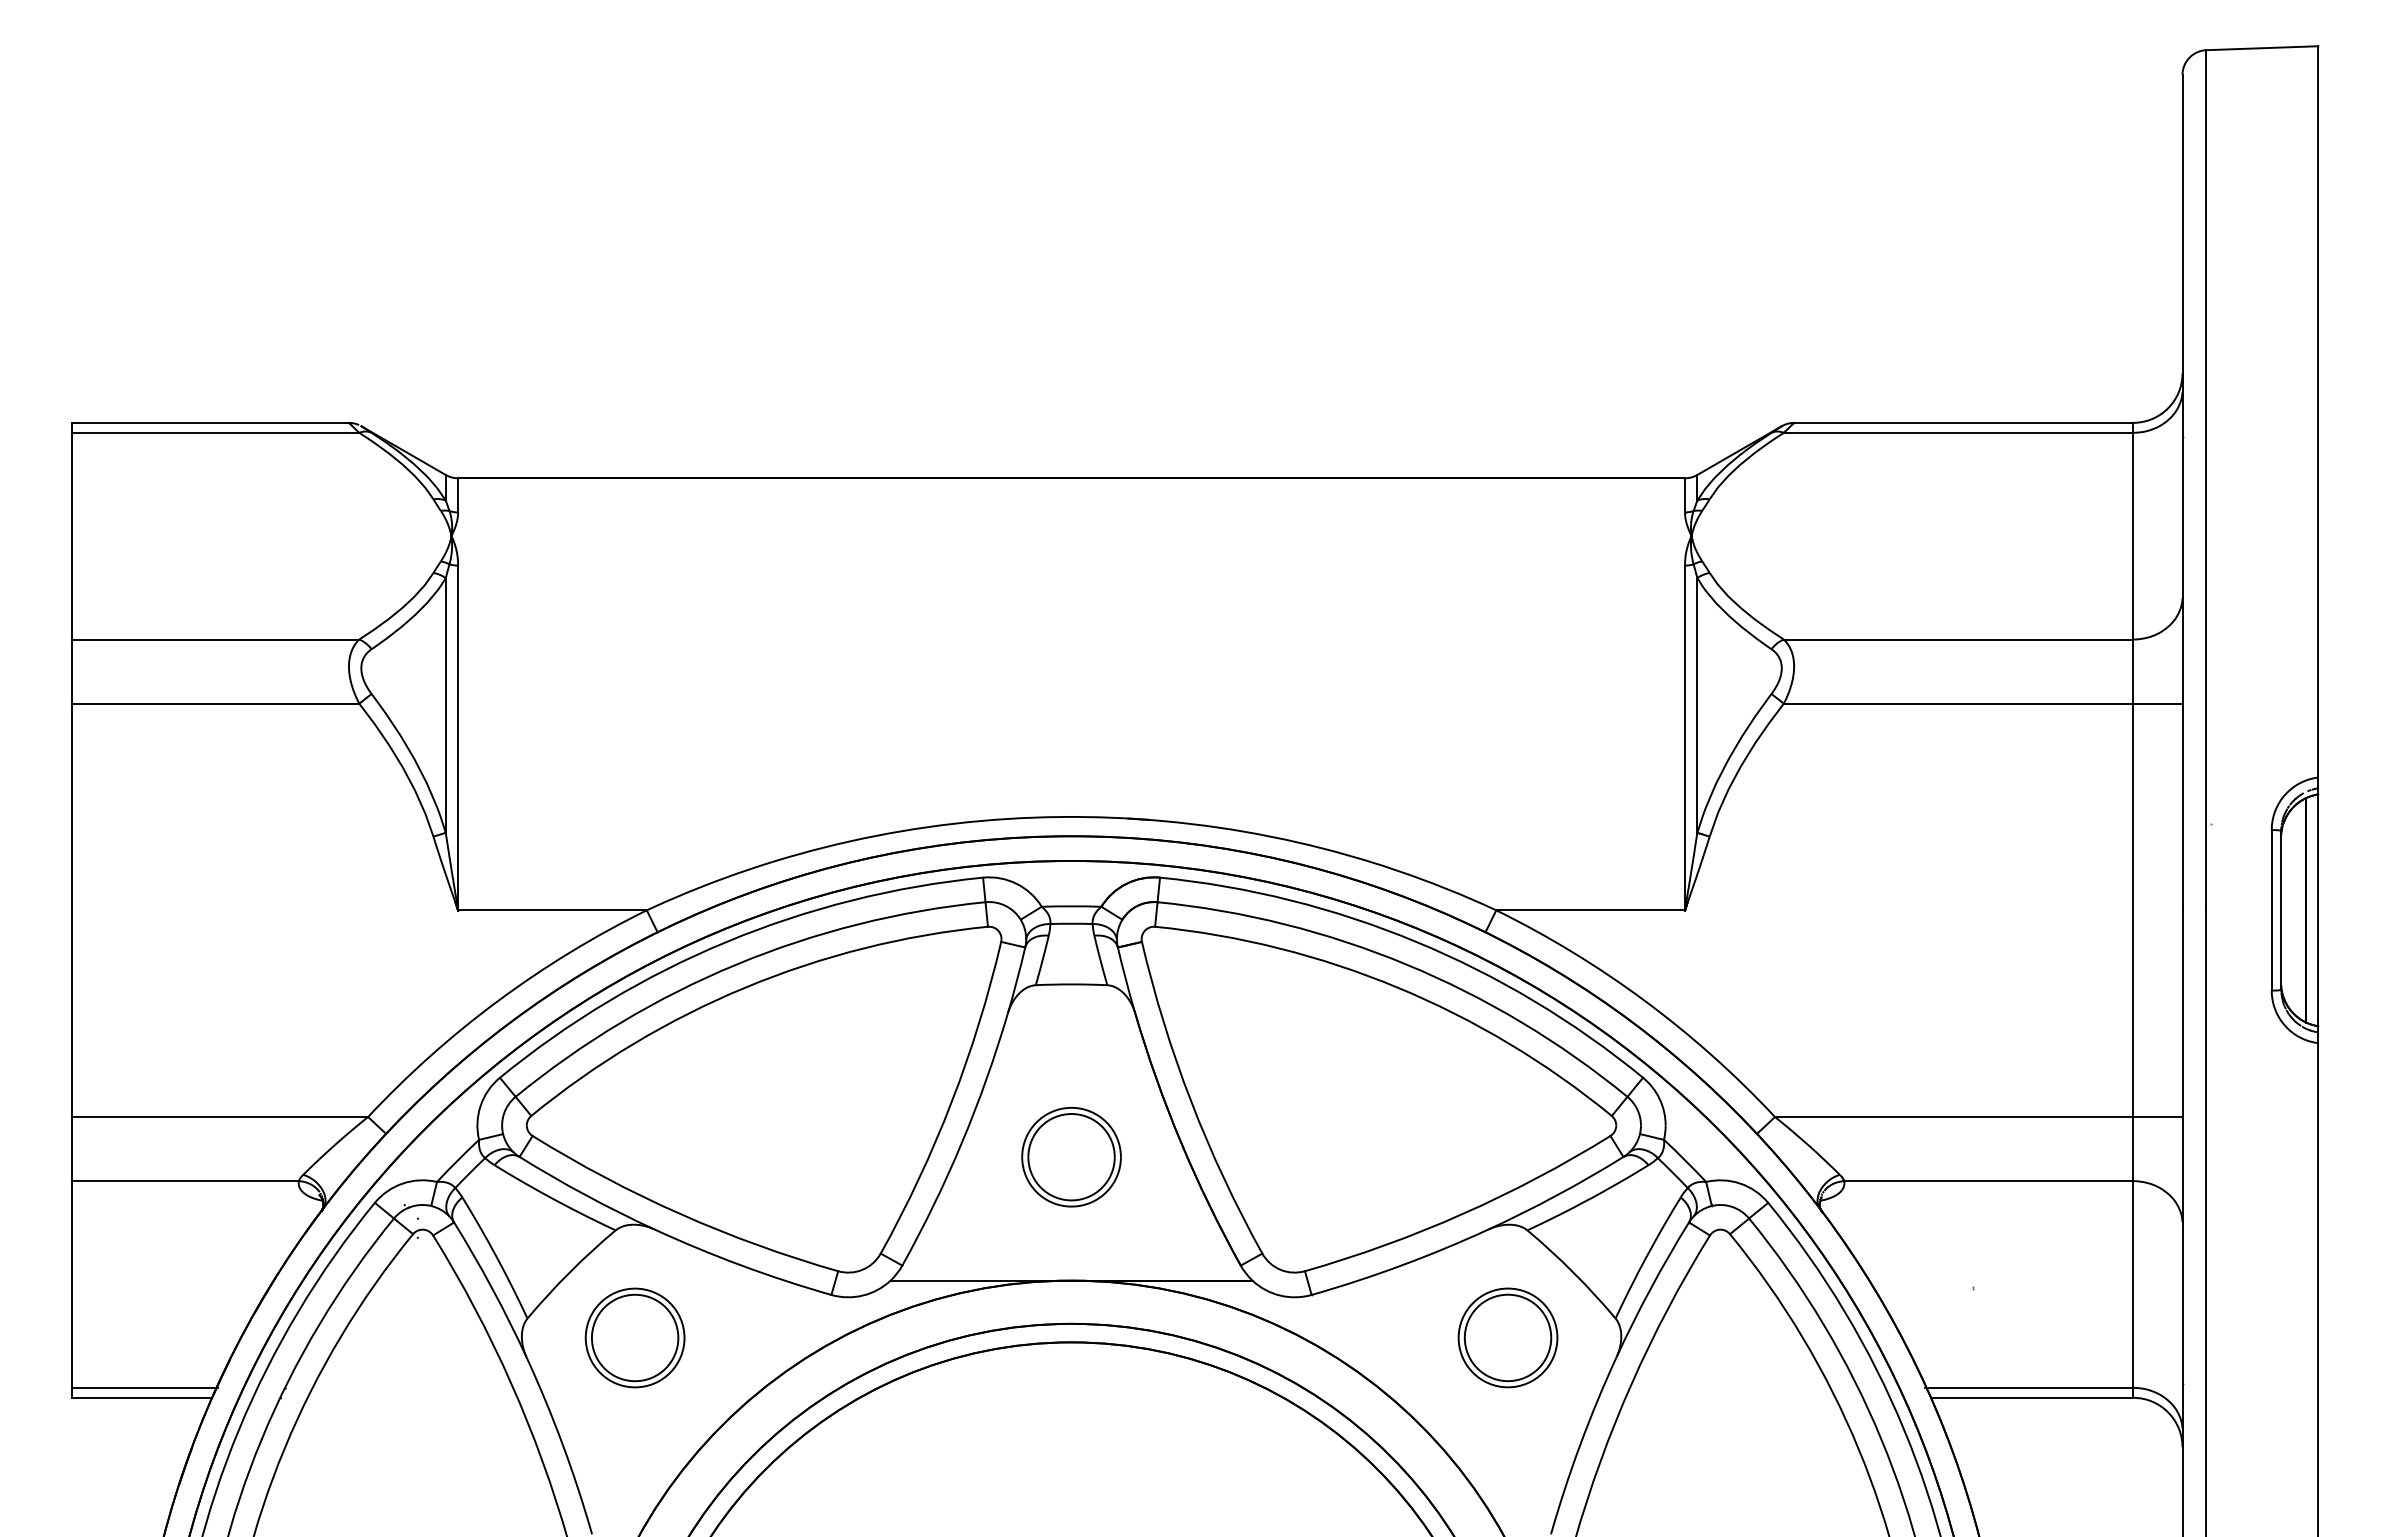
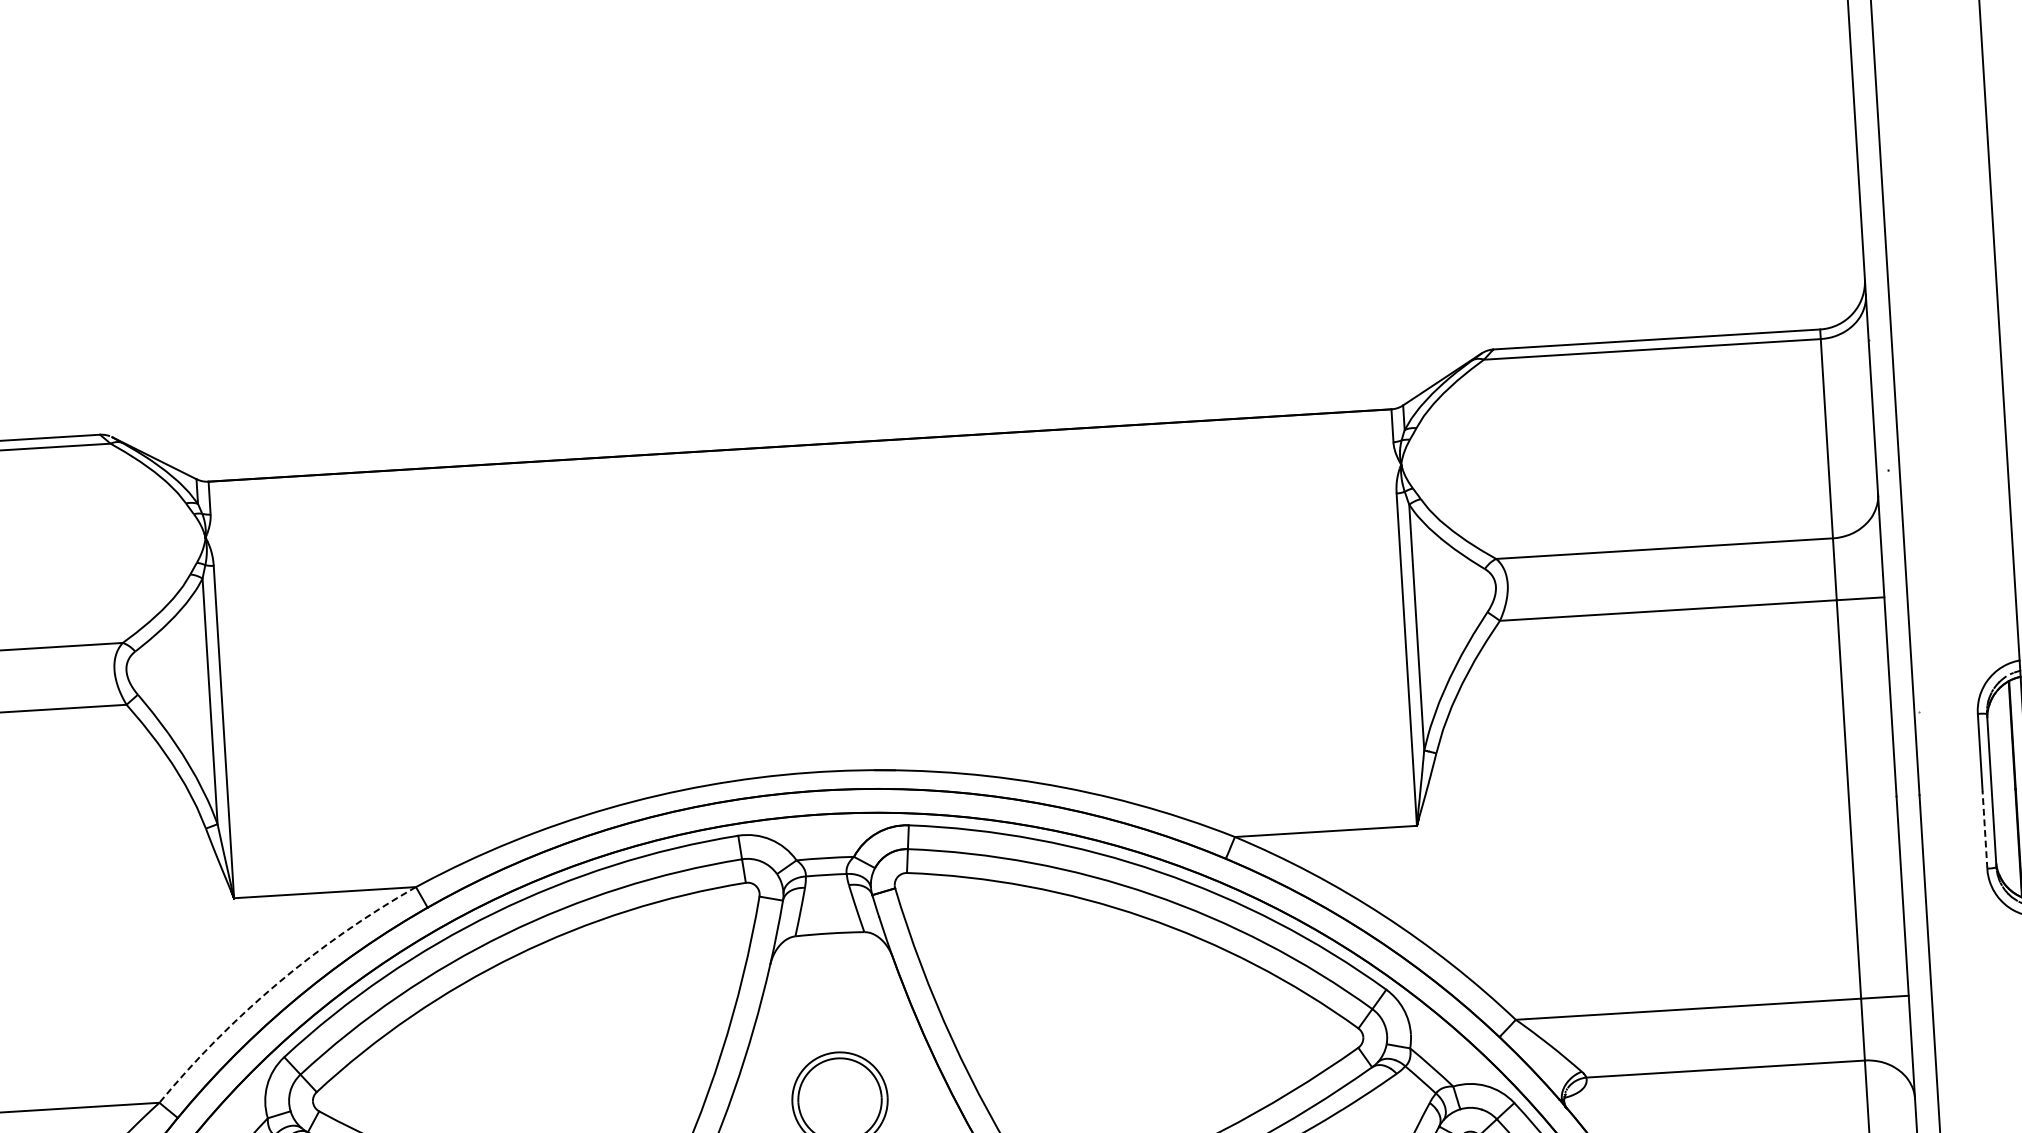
line: (2271, 949) -> (1984, 829), solid -> dashed
arc: (498, 1001) -> (278, 983), solid -> dashed

